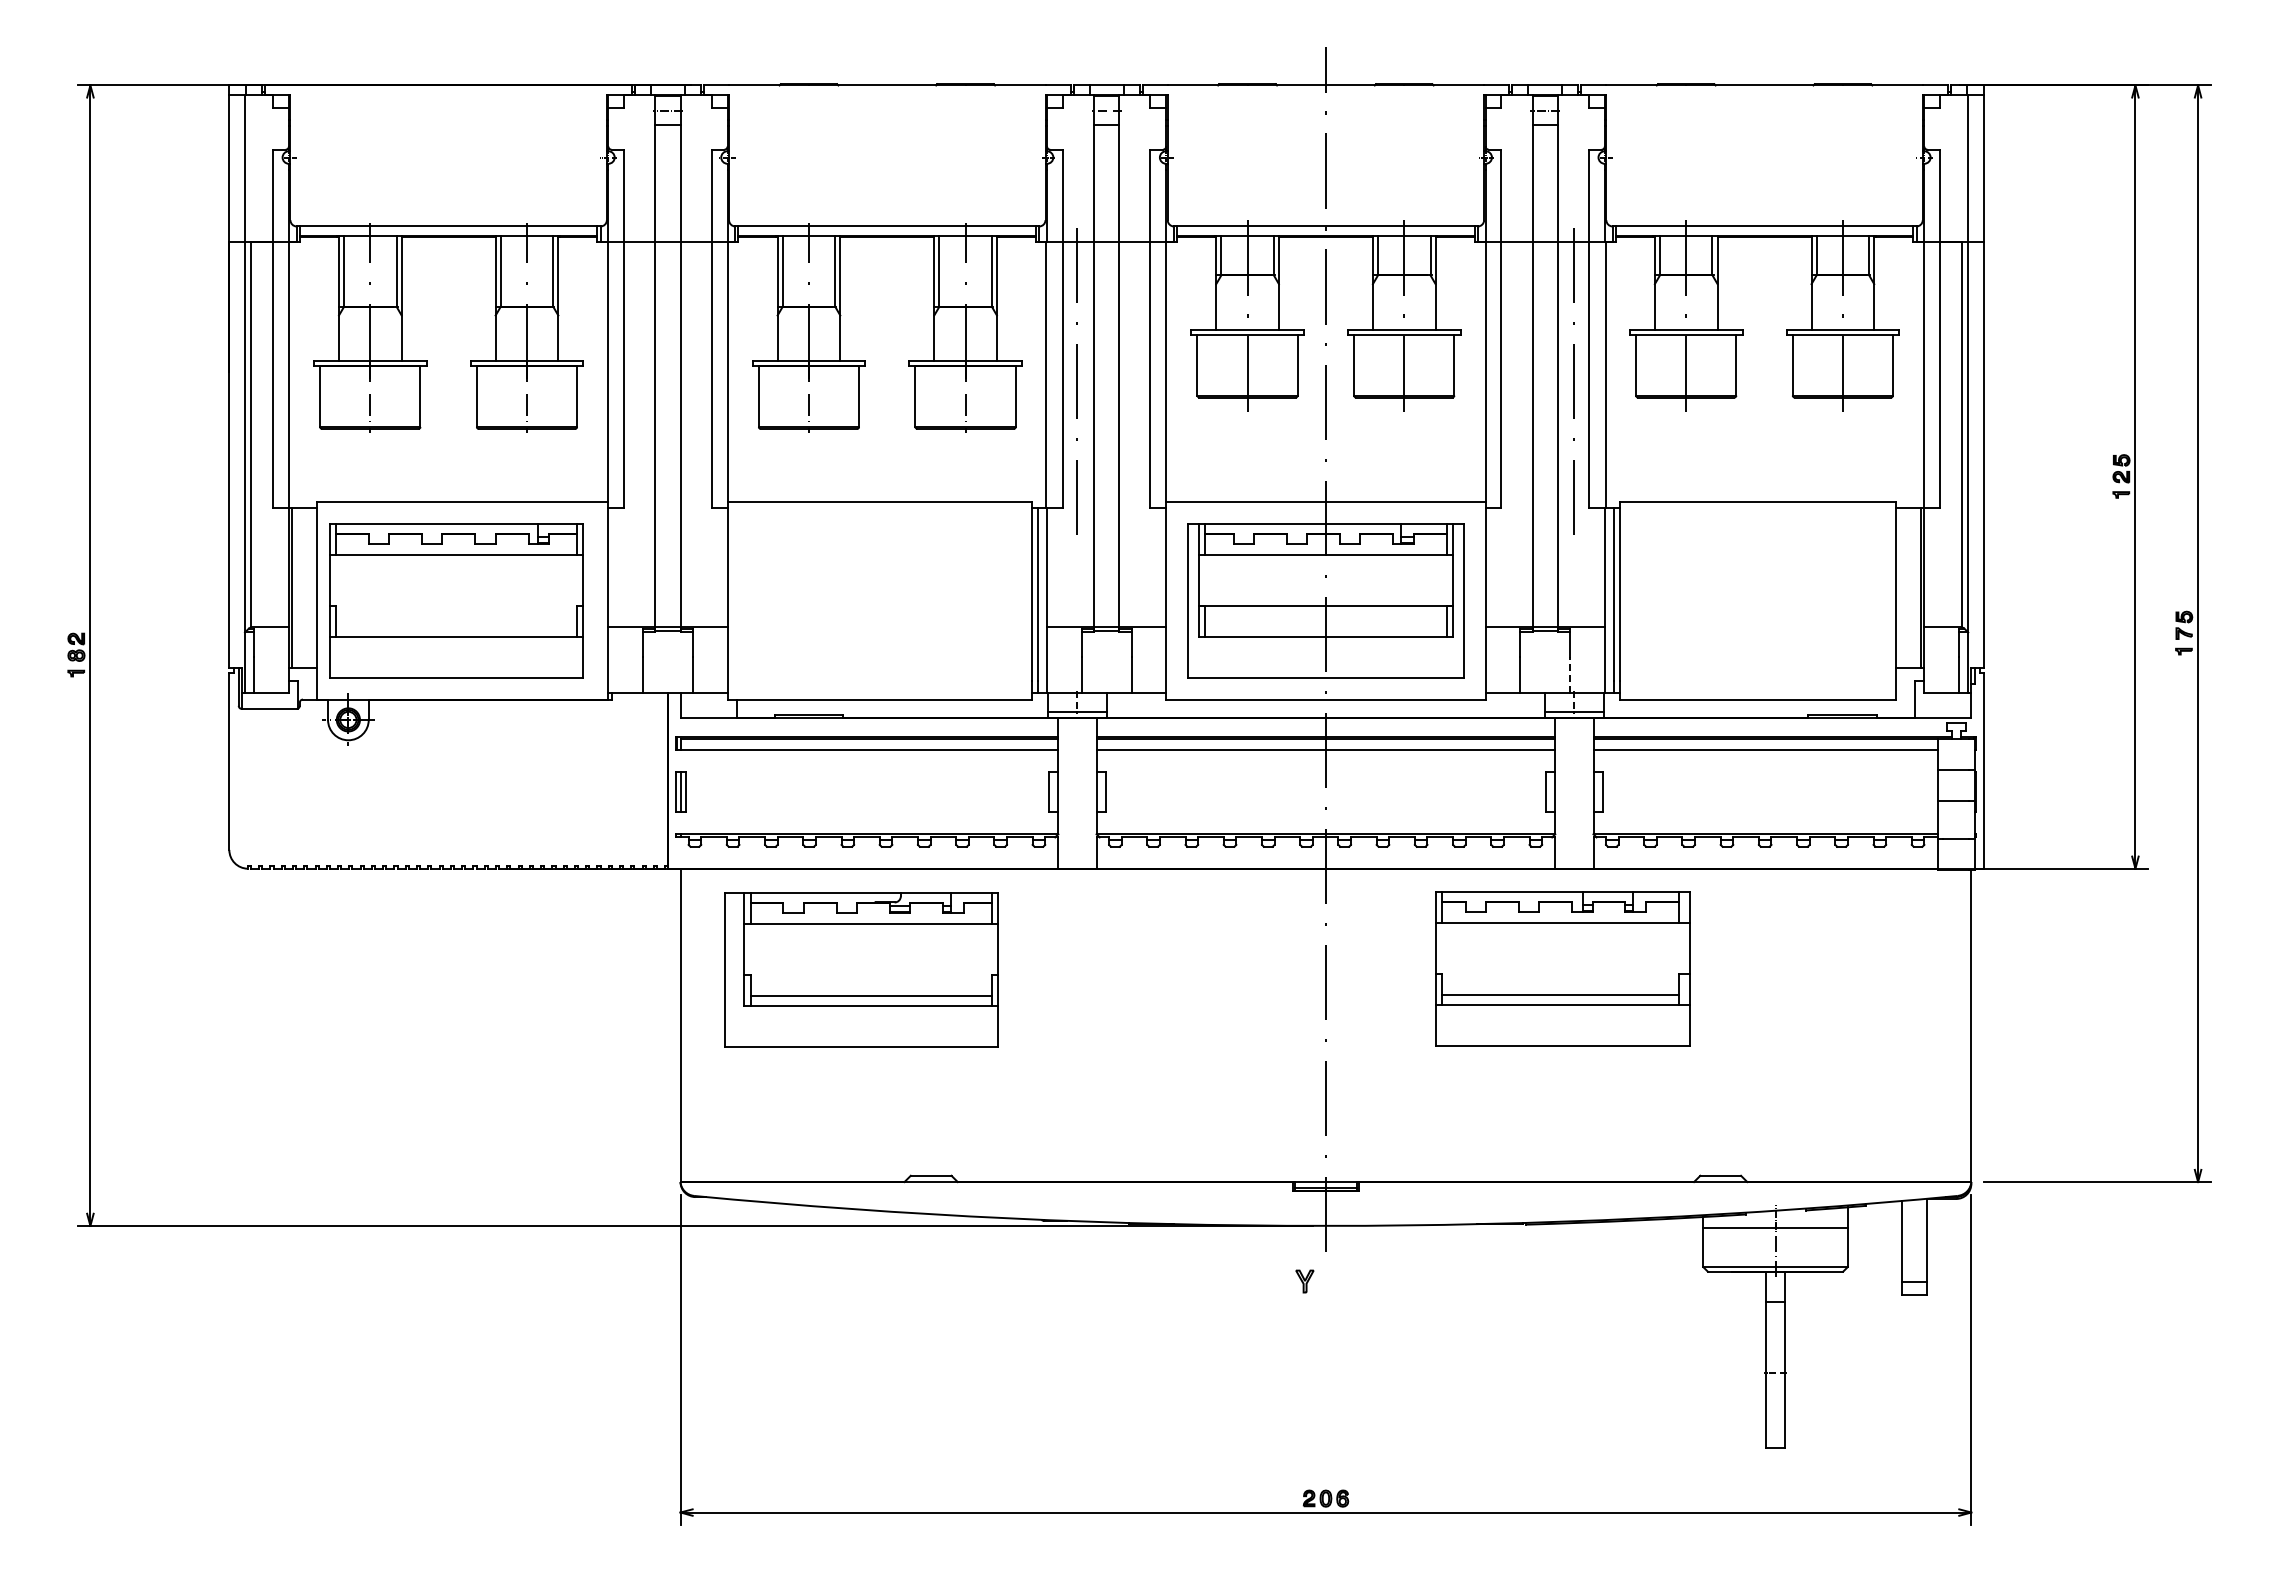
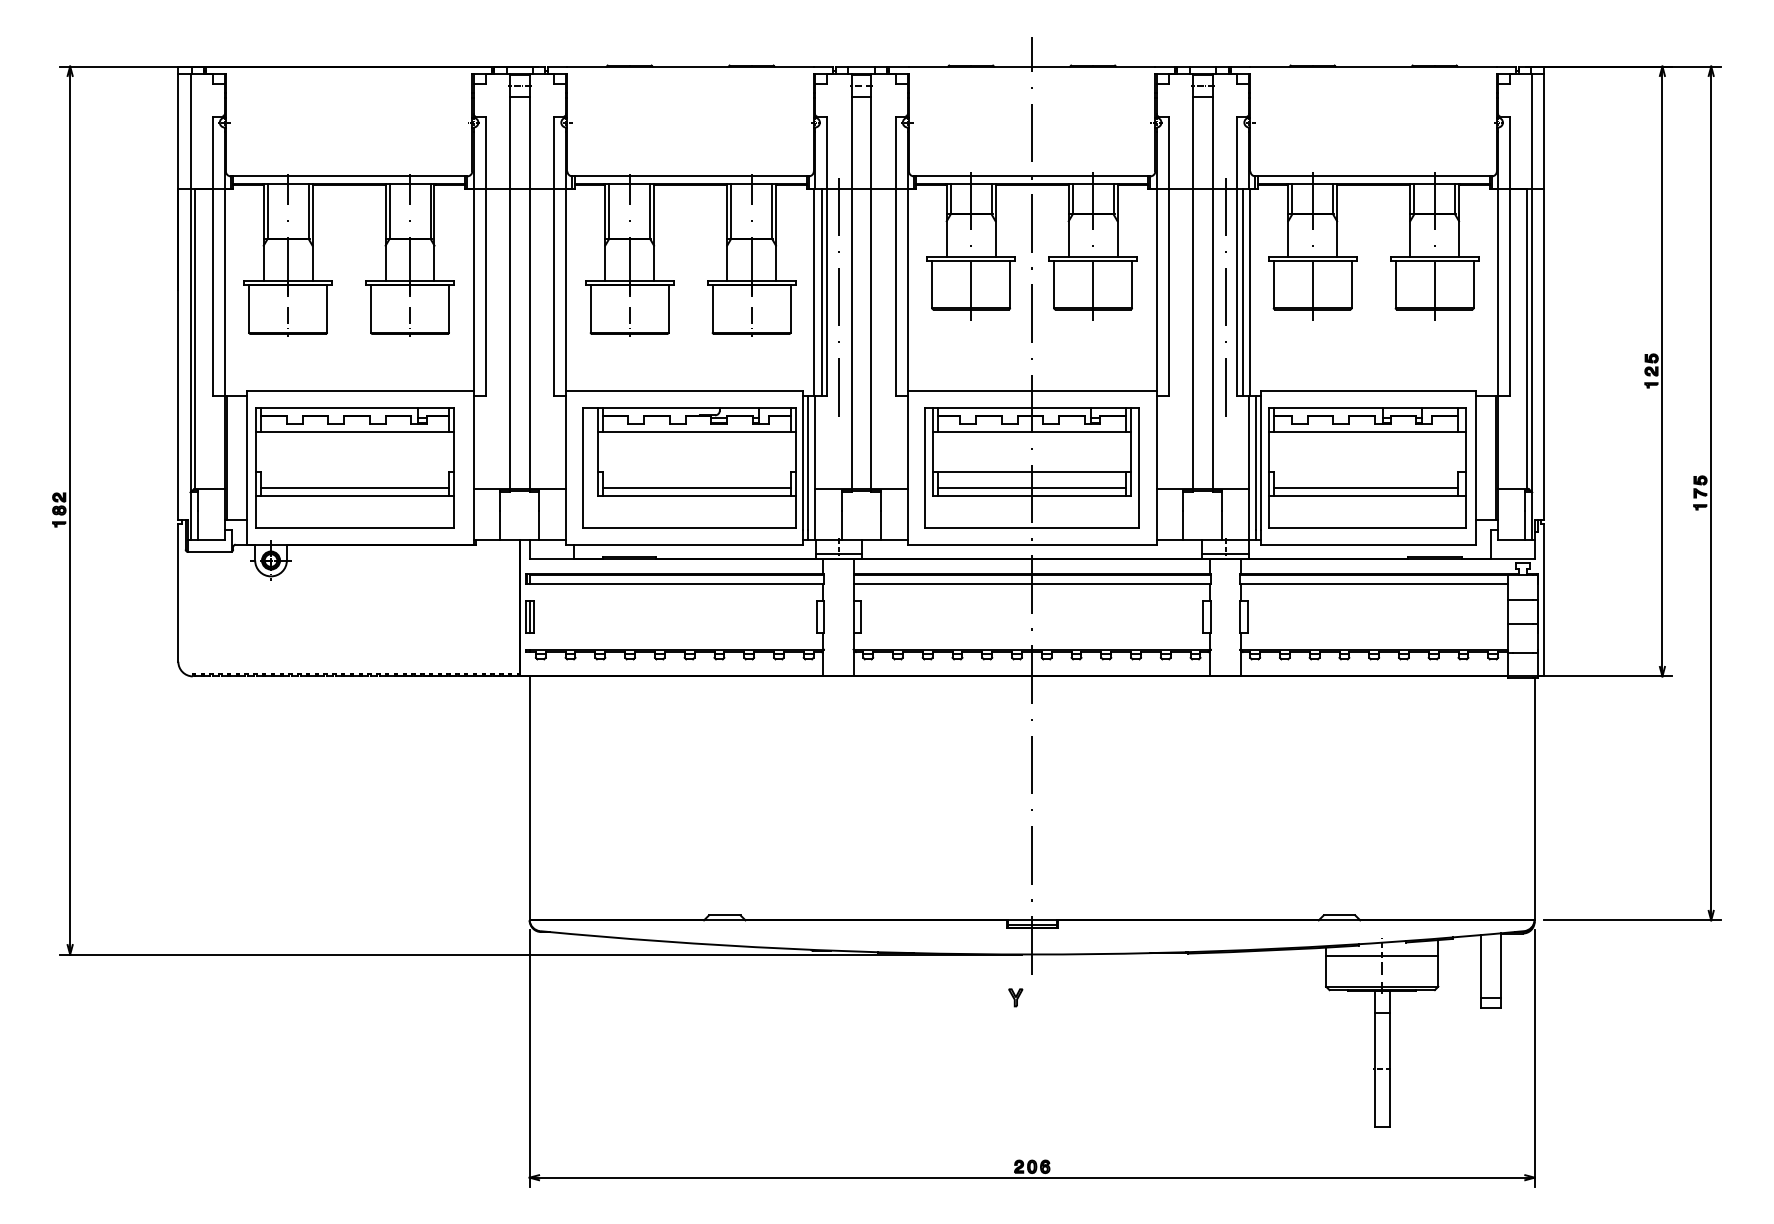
line: (1055, 375) -> (821, 292), added
line: (1596, 375) -> (1242, 292), added
line: (456, 627) -> (355, 488), added
line: (1325, 627) -> (1031, 488), added
line: (1570, 674) -> (1222, 525), dashed -> solid
part: (1562, 968) -> (1367, 467), moved
part: (861, 969) -> (689, 467), moved

